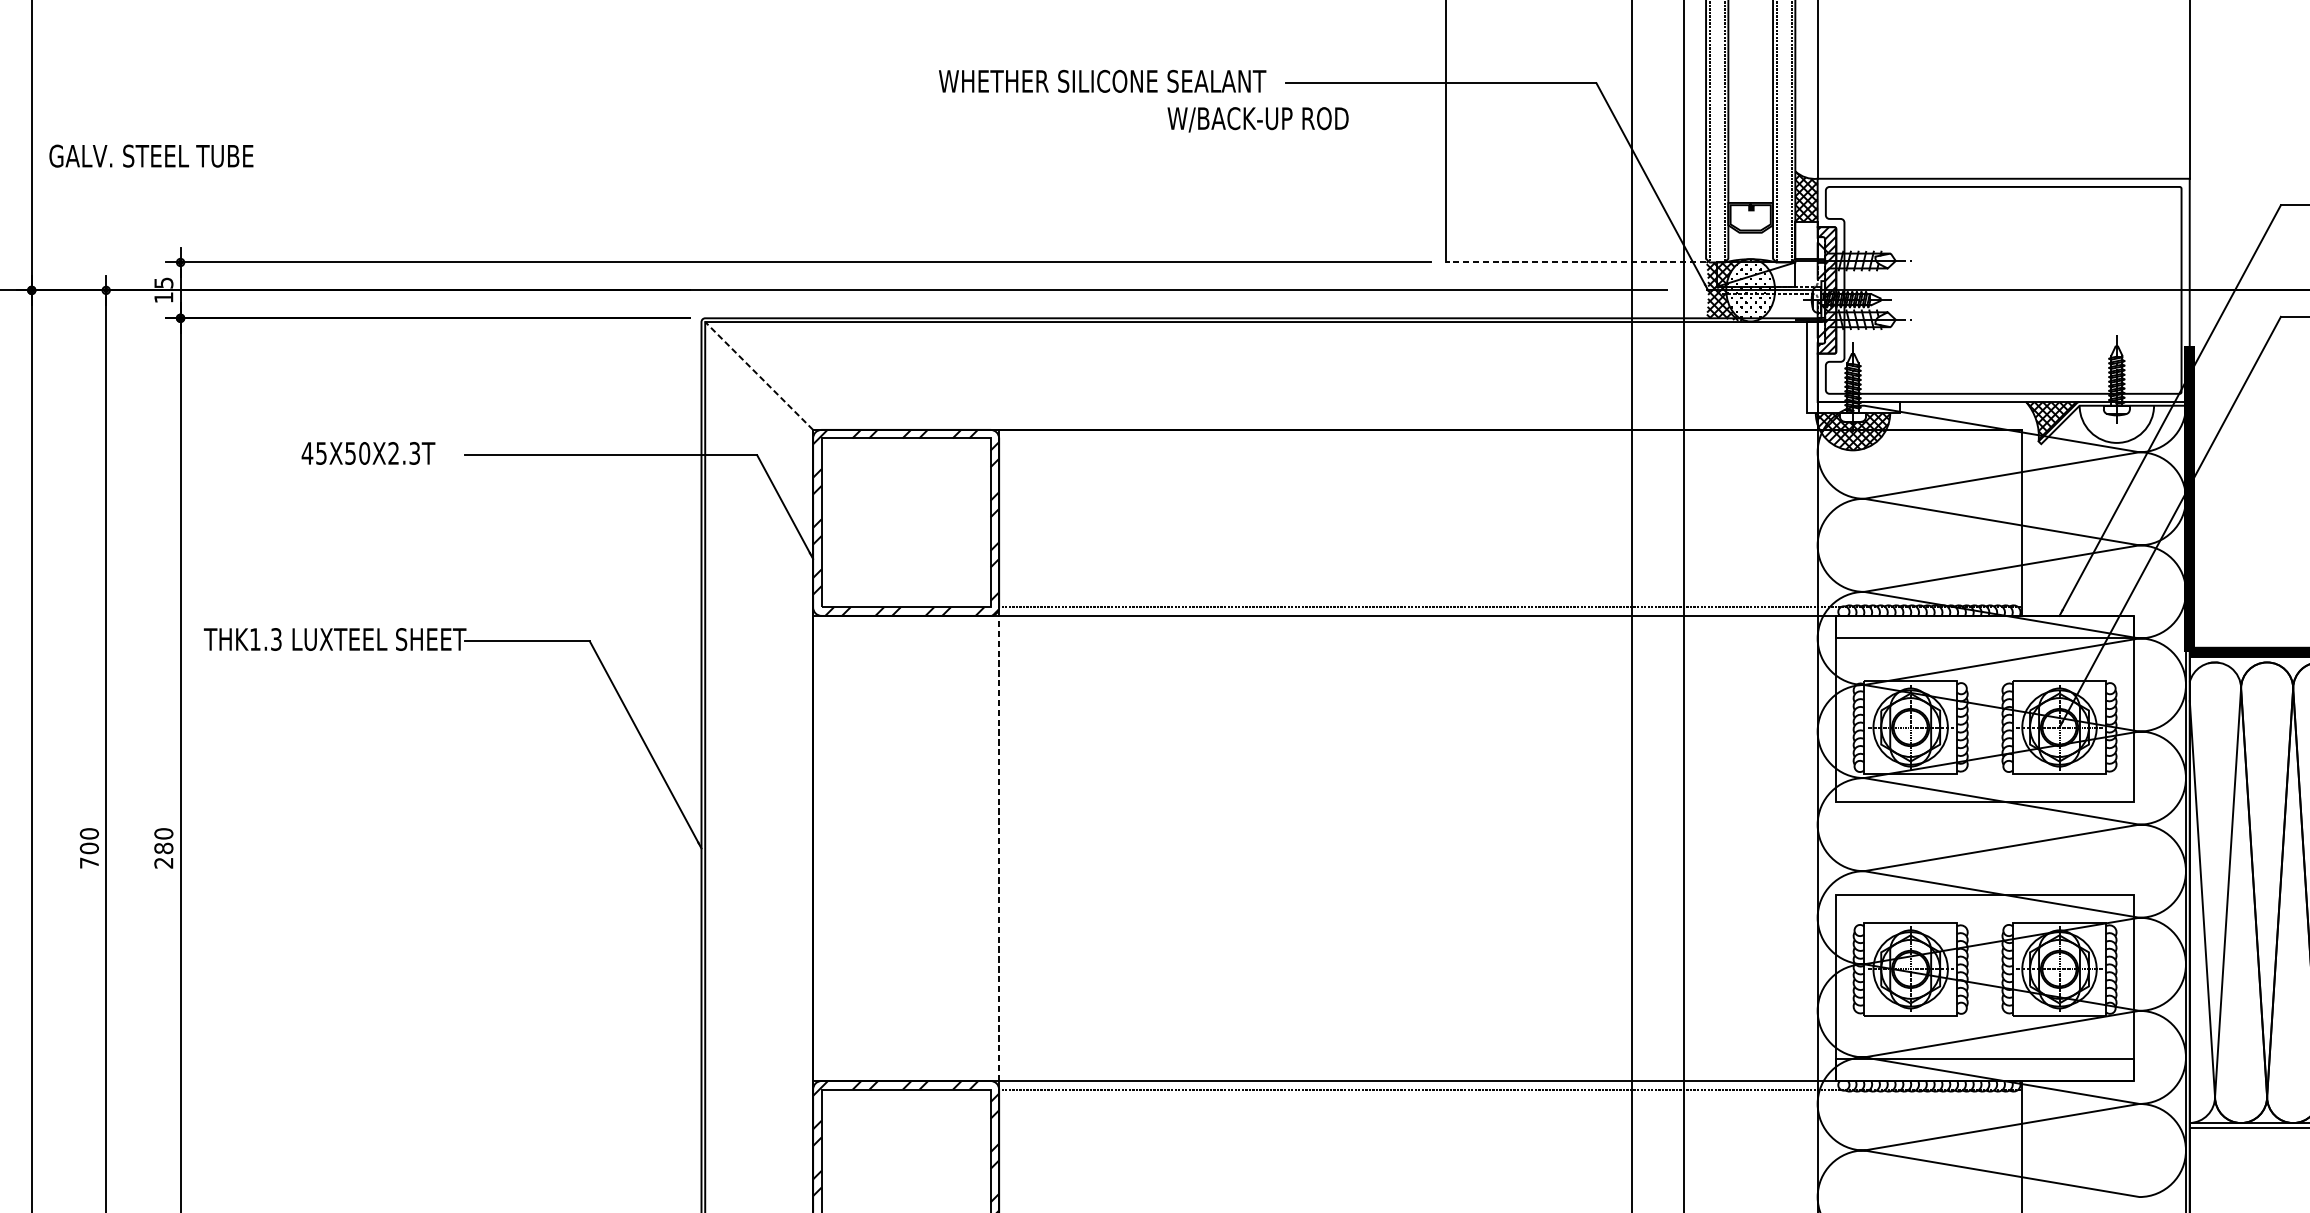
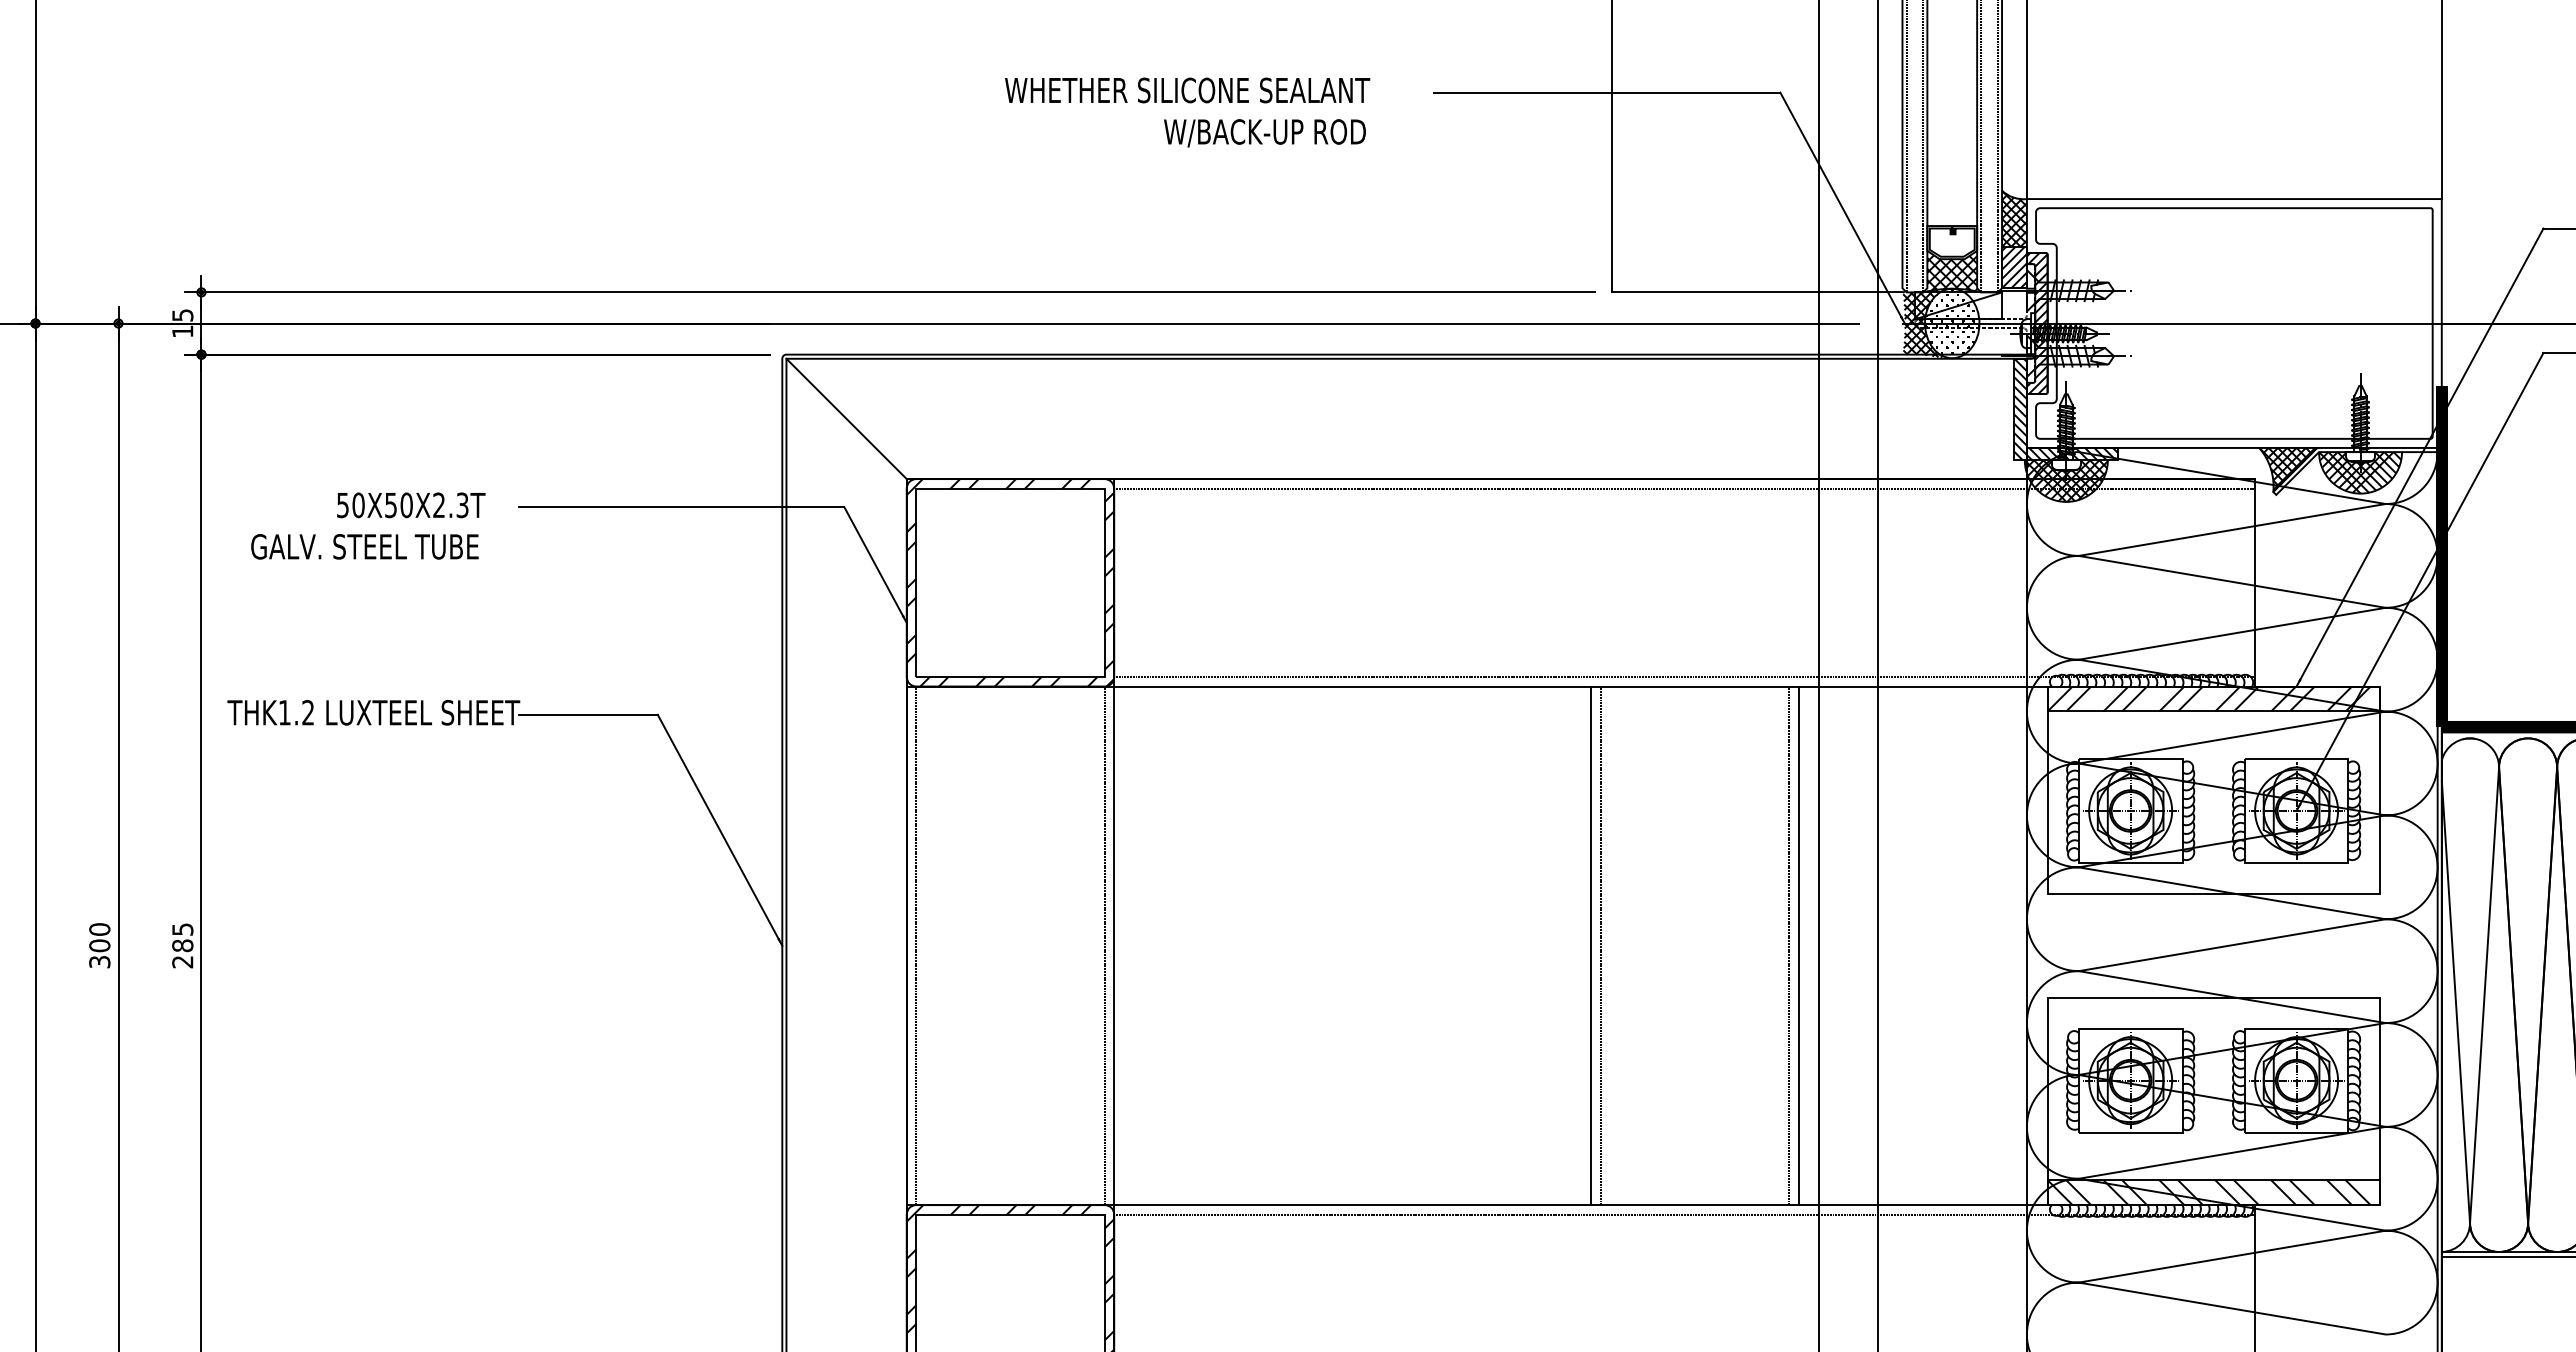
text: (1102, 81) -> (1187, 90), moved
text: (1257, 119) -> (1264, 133), moved
text: (151, 155) -> (364, 546), moved
hatch: (1806, 240) -> (2014, 267), added
hatch: (1750, 243) -> (1952, 271), added
line: (1575, 262) -> (1756, 292), dashed -> solid
hatch: (1853, 367) -> (2066, 409), added
line: (759, 375) -> (846, 418), dashed -> solid
hatch: (2116, 424) -> (2360, 472), added
line: (1510, 438) -> (1684, 488), added
text: (314, 453) -> (350, 505), 45X50X2.3T -> 50X50X2.3T
hatch: (1980, 626) -> (2208, 698), added
text: (276, 639) -> (308, 712), THK1.3 -> THK1.2
text: (163, 833) -> (182, 929), 280 -> 285
line: (821, 848) -> (916, 945), added
line: (990, 848) -> (1104, 945), added
line: (999, 848) -> (1114, 945), dashed -> solid
line: (1427, 848) -> (1591, 945), added
line: (1435, 848) -> (1600, 945), added
line: (1604, 848) -> (1789, 945), added
line: (1612, 848) -> (1798, 945), added
text: (89, 863) -> (99, 962), 700 -> 300
hatch: (1980, 1069) -> (2208, 1192), added

